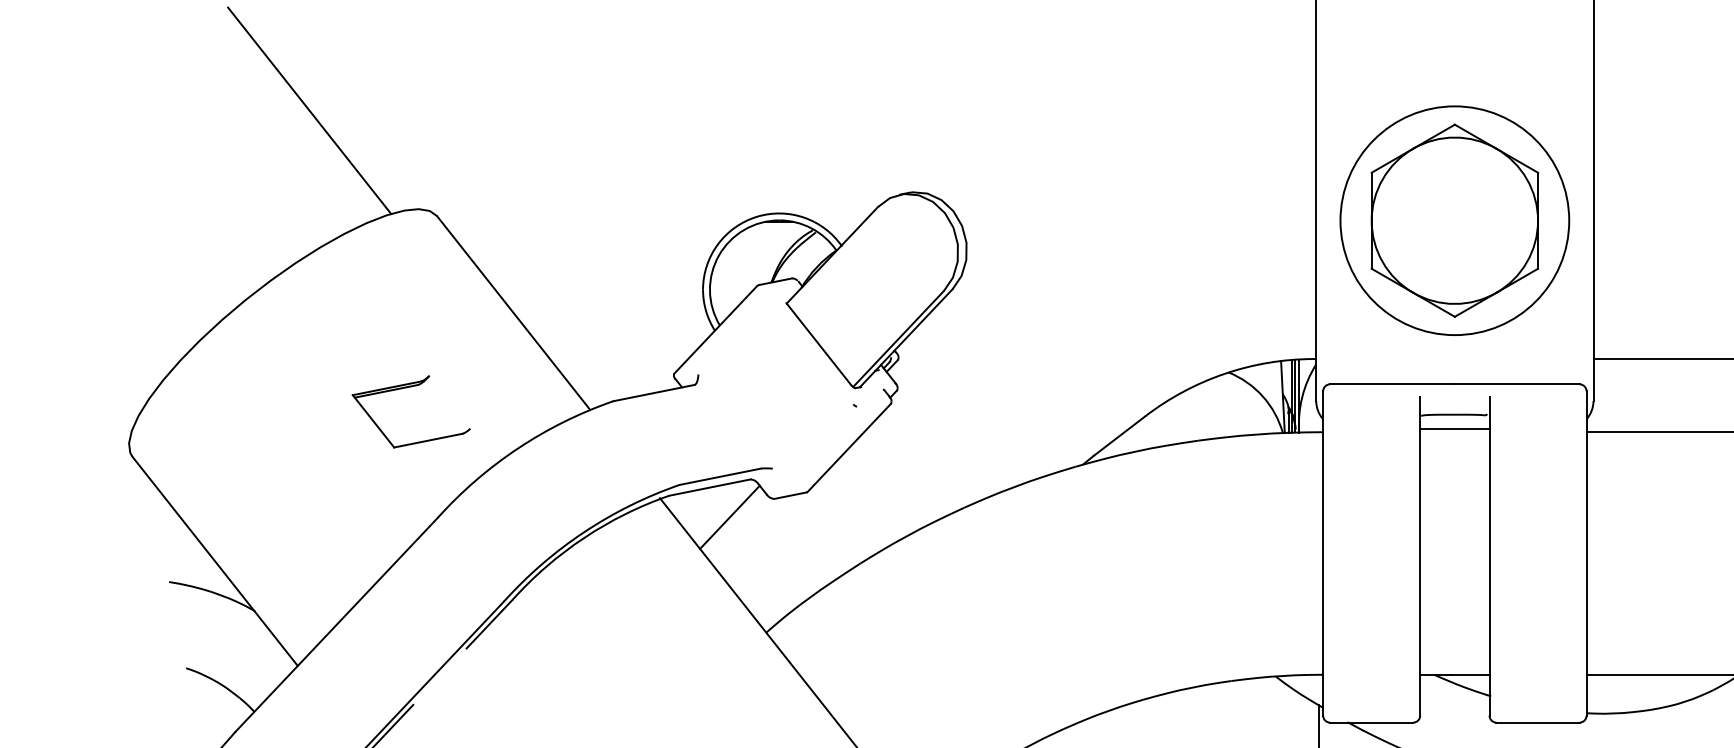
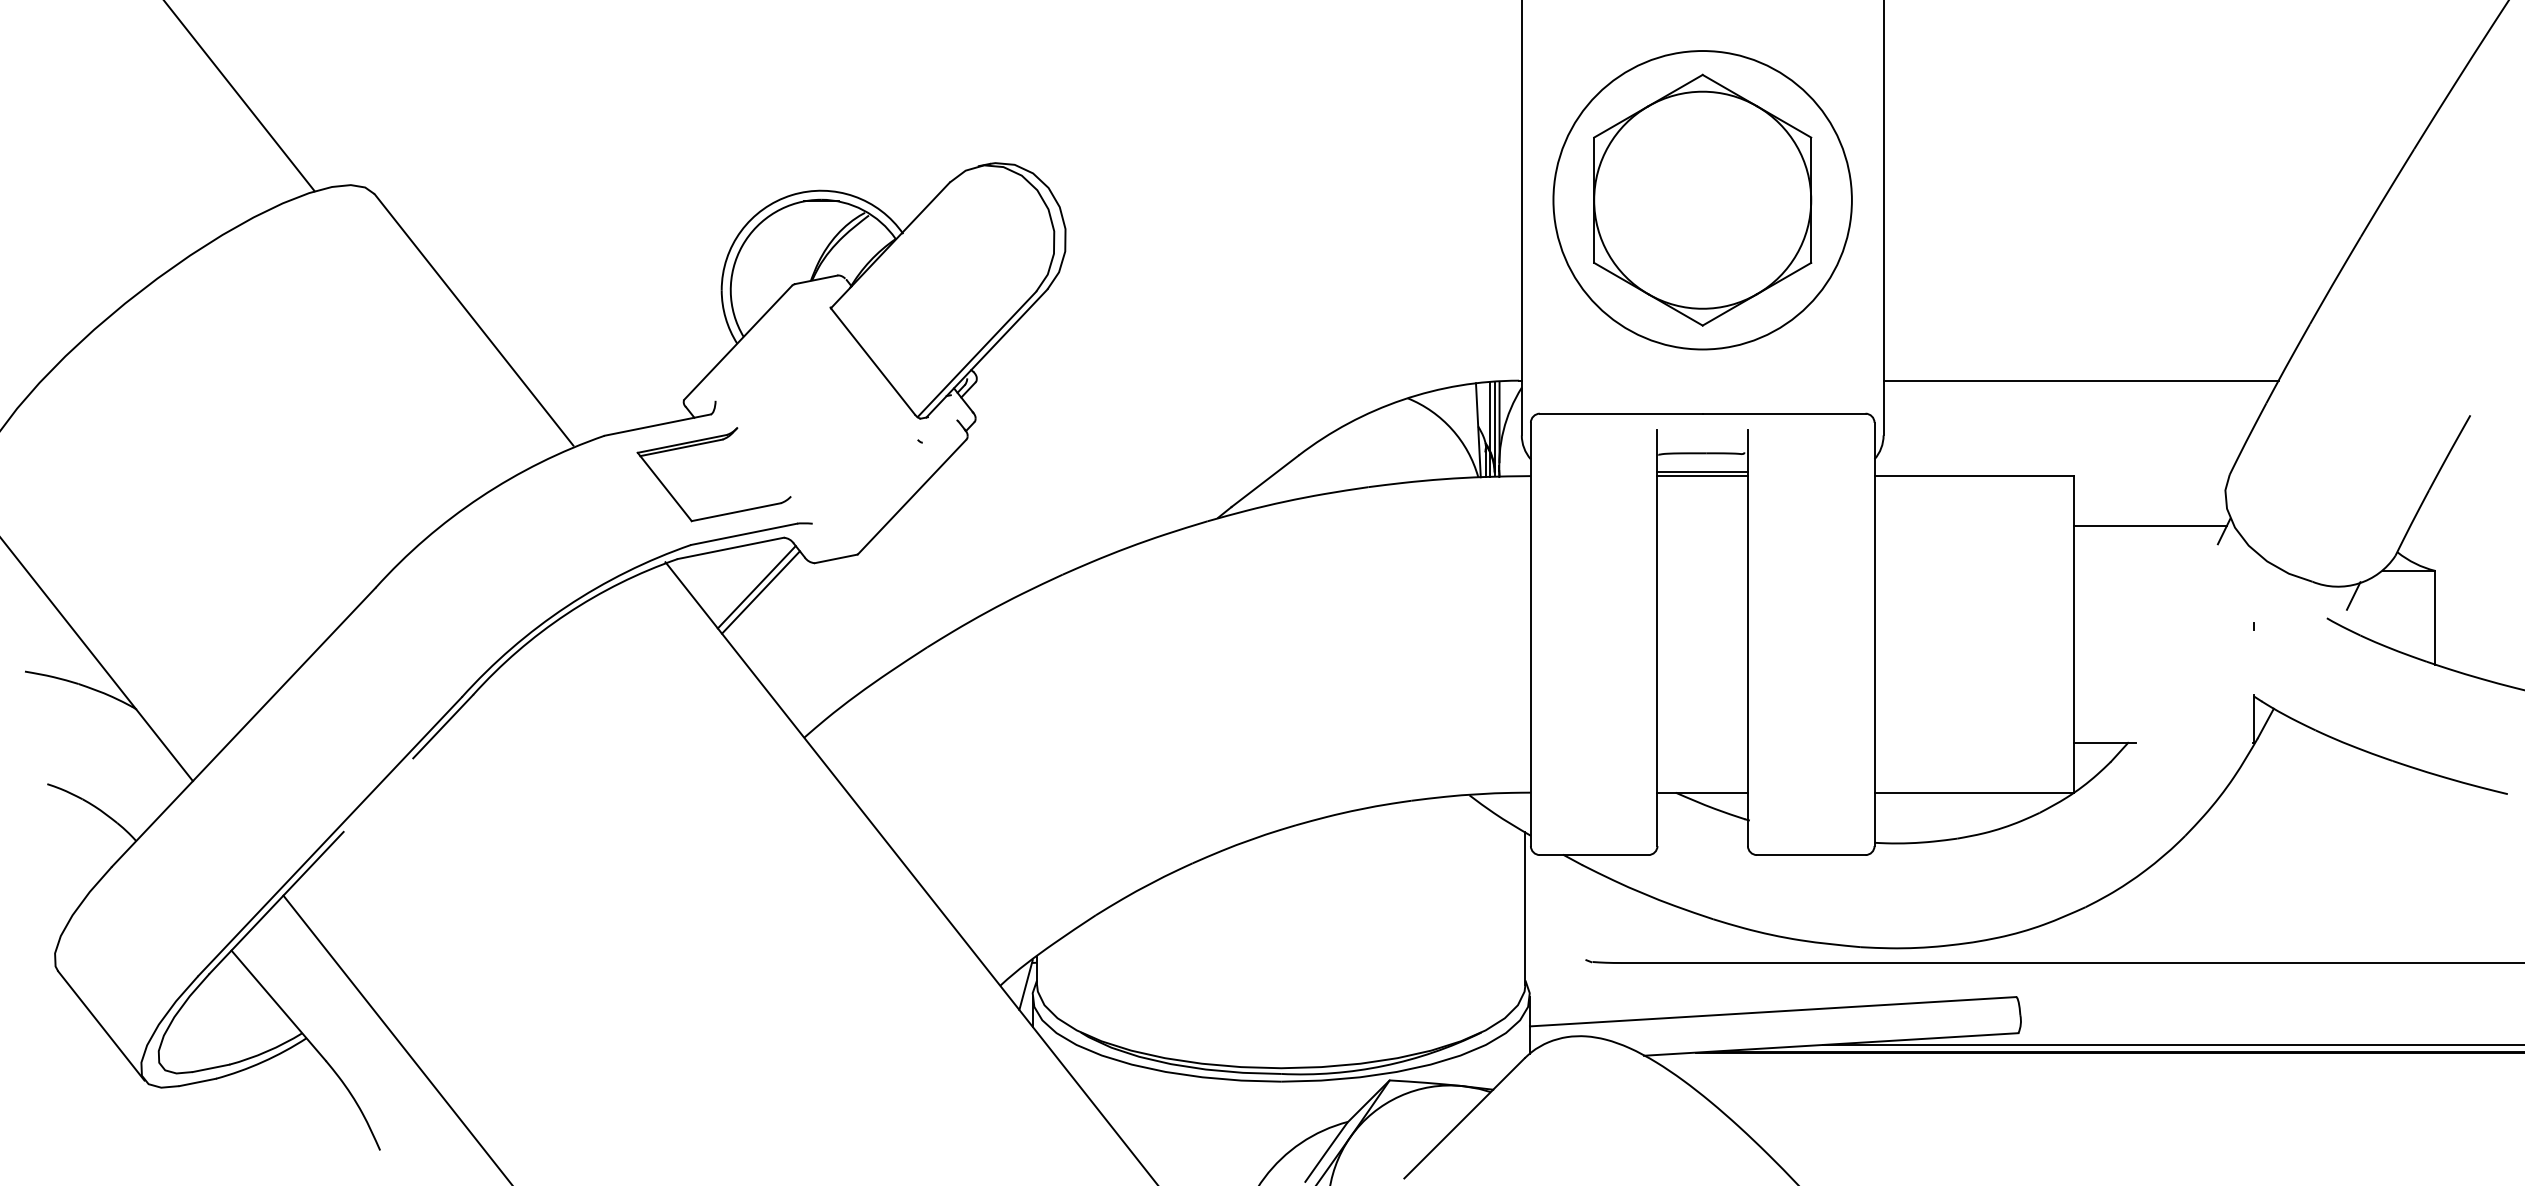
part: (407, 388) -> (709, 443), moved
line: (1454, 432) -> (1702, 476), added
line: (732, 521) -> (760, 592), added

